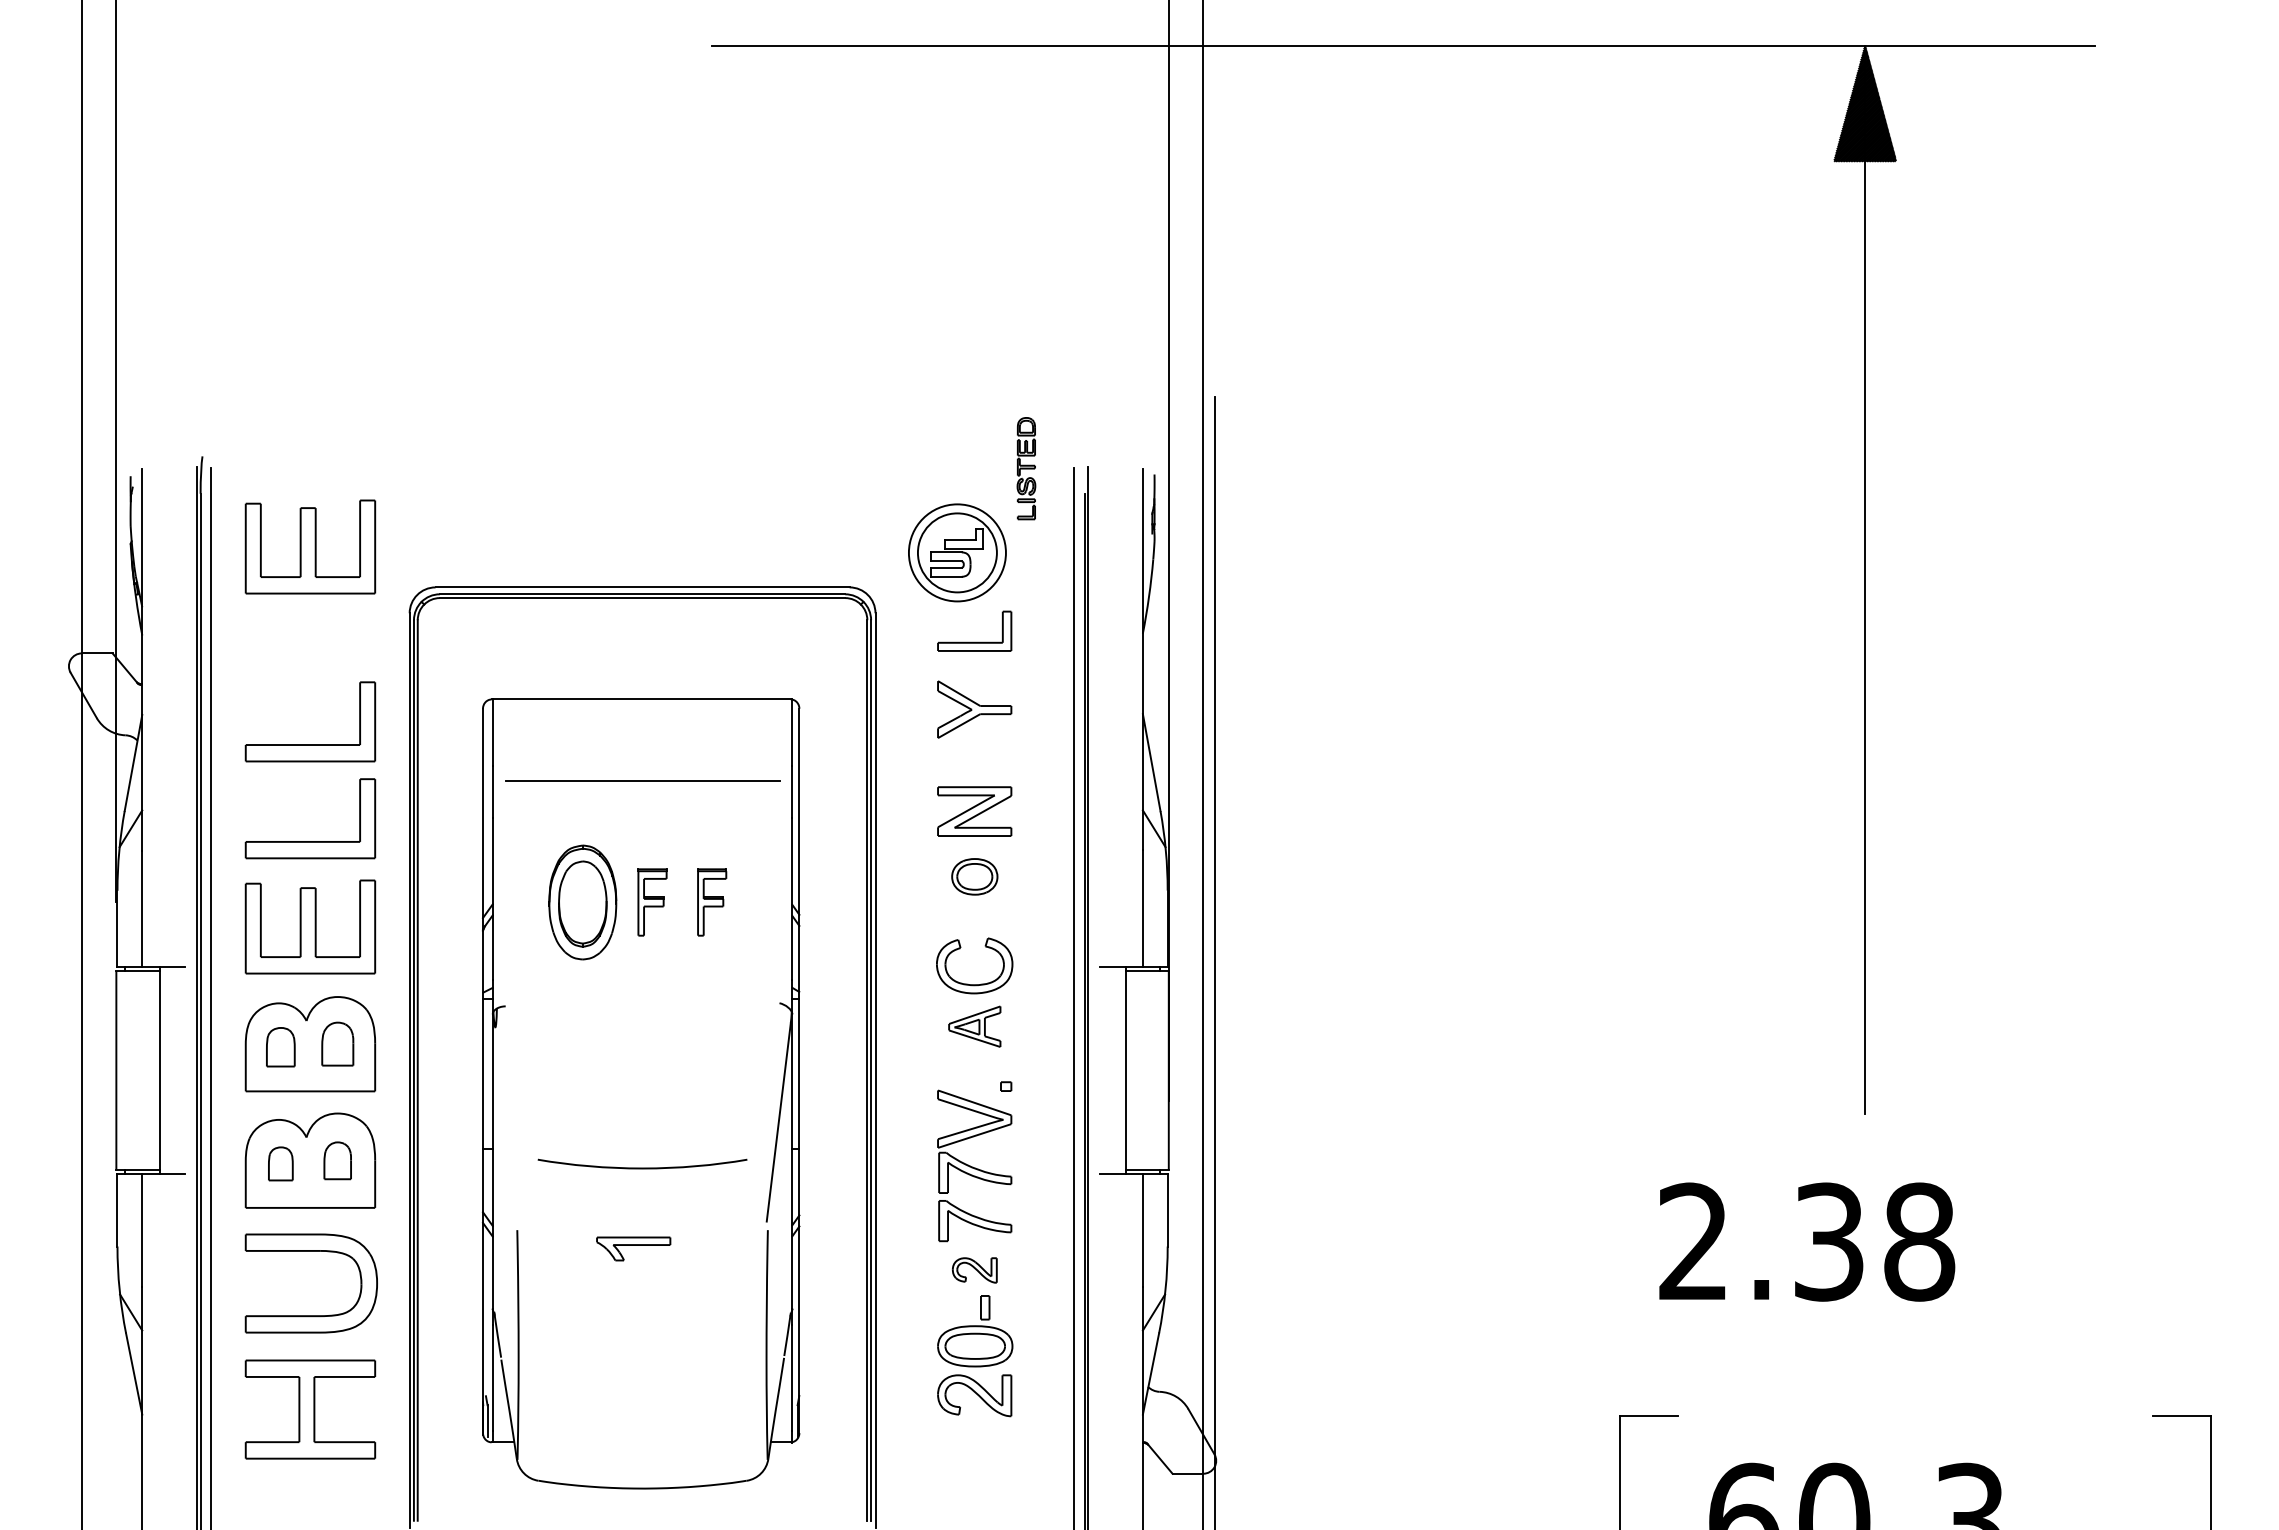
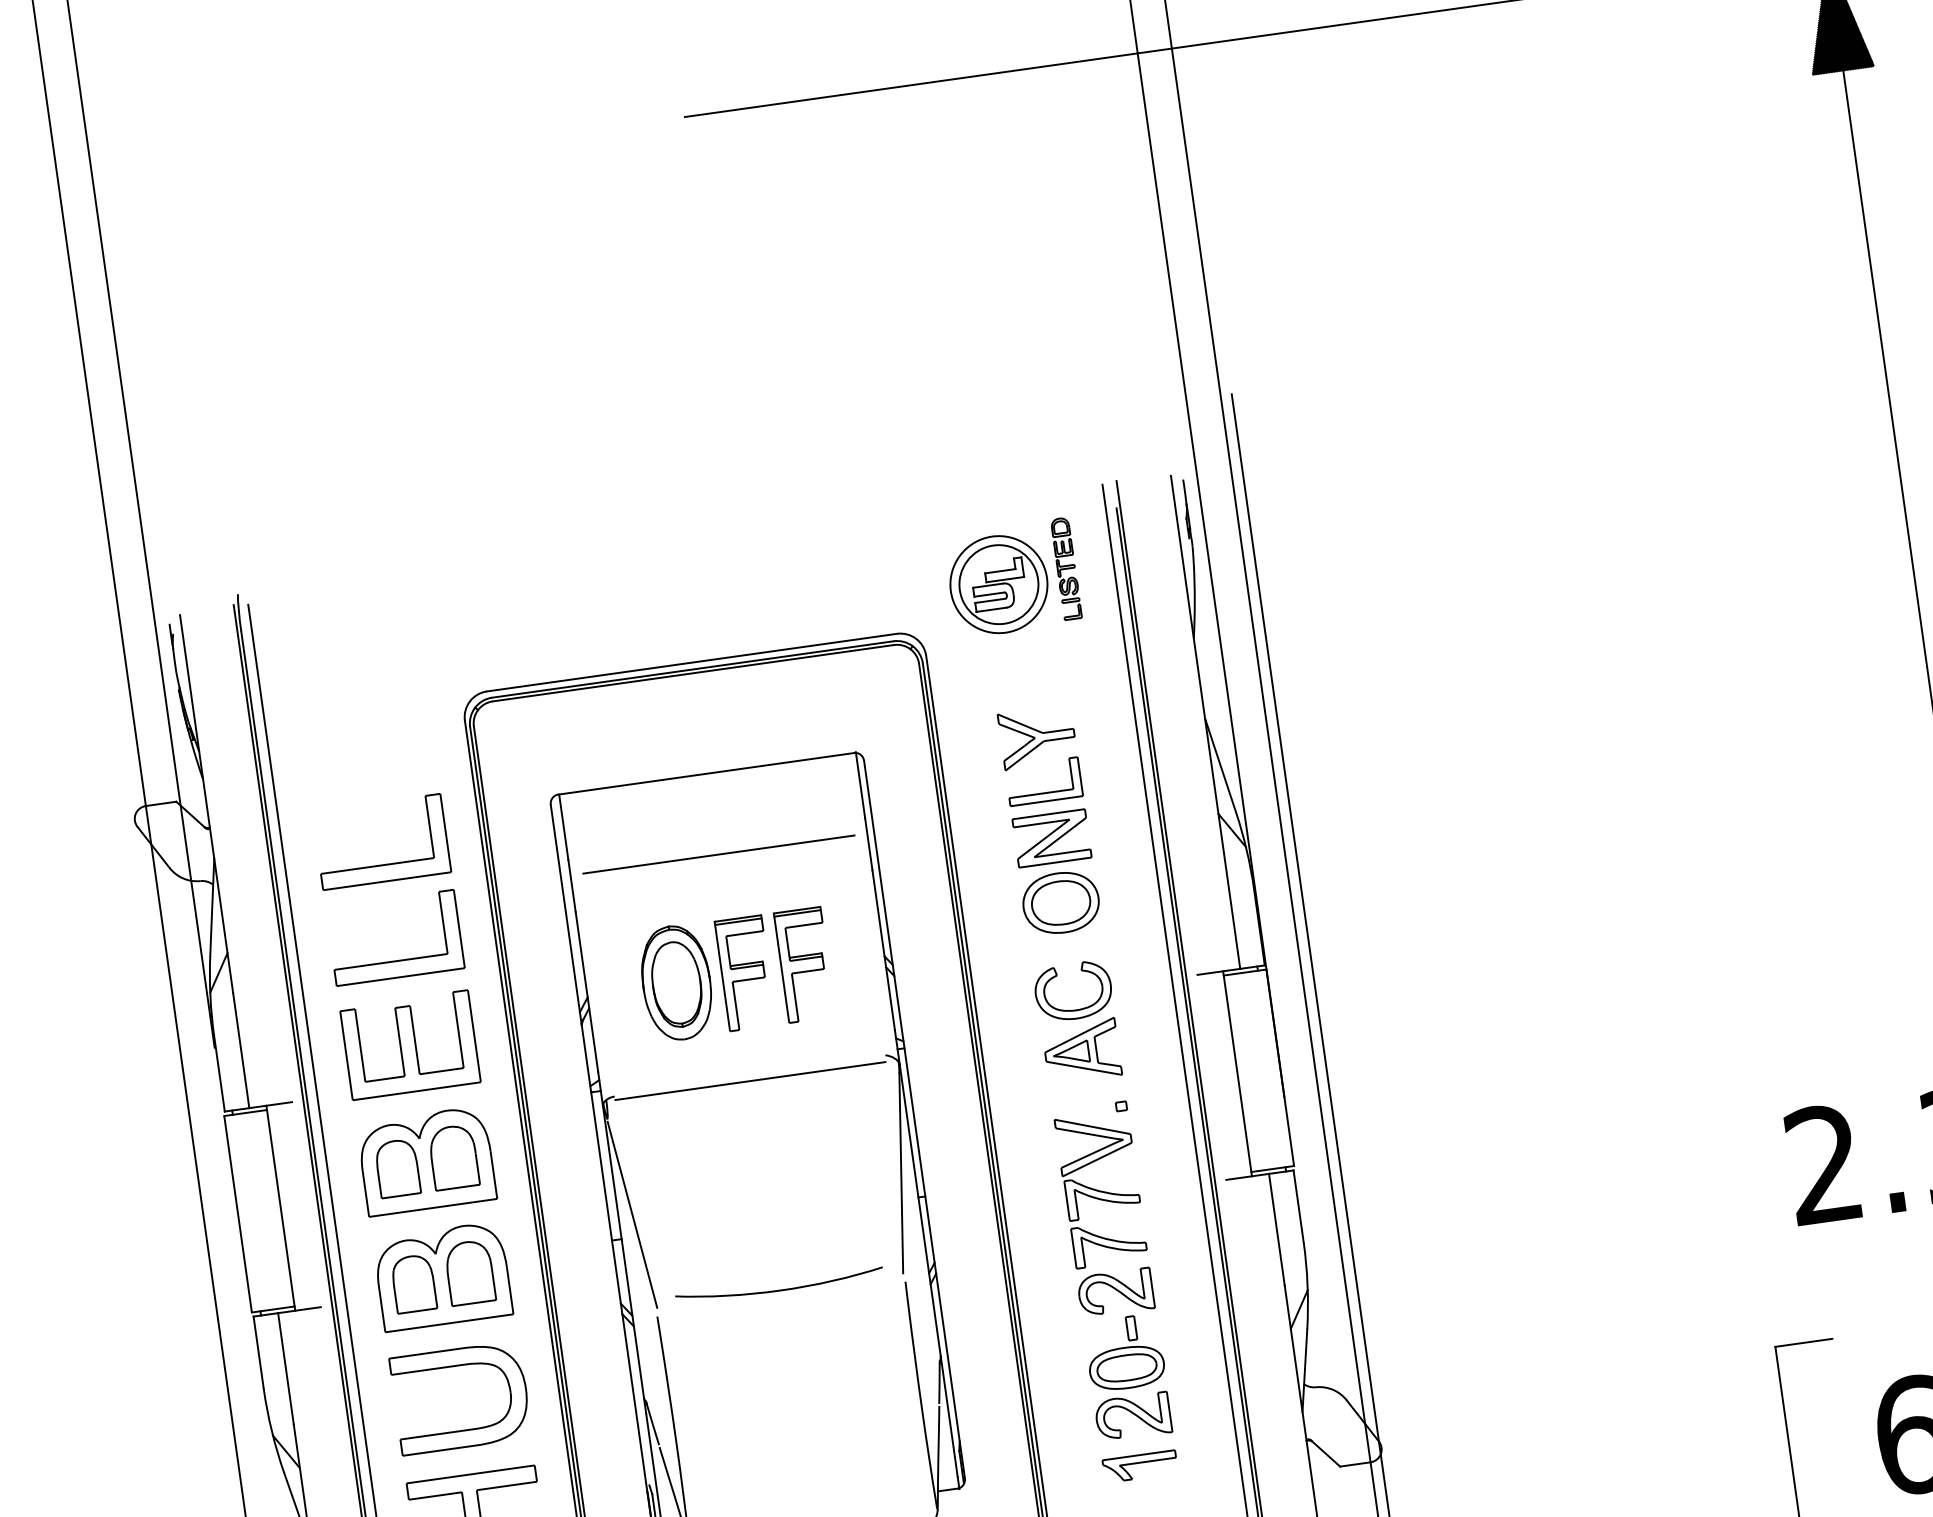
part: (1026, 468) -> (1066, 568), moved
part: (310, 546) -> (357, 668), removed
part: (974, 641) -> (1045, 791), moved
part: (974, 876) -> (1060, 902), size x1.67
part: (652, 902) -> (745, 973), size x1.67
part: (711, 902) -> (804, 965), size x1.67
line: (641, 1009) -> (749, 1080), added
part: (974, 1026) -> (1081, 1051), size x1.43
part: (337, 1043) -> (453, 1156), size x1.43
part: (280, 1046) -> (397, 1167), size x1.43
line: (506, 1125) -> (632, 1214), added
part: (337, 1160) -> (469, 1272), size x1.67
part: (280, 1163) -> (413, 1283), size x1.67
curve: (642, 1167) -> (779, 1289), moved
part: (633, 1248) -> (1140, 1466), moved
part: (974, 1270) -> (1115, 1292), size x1.67

